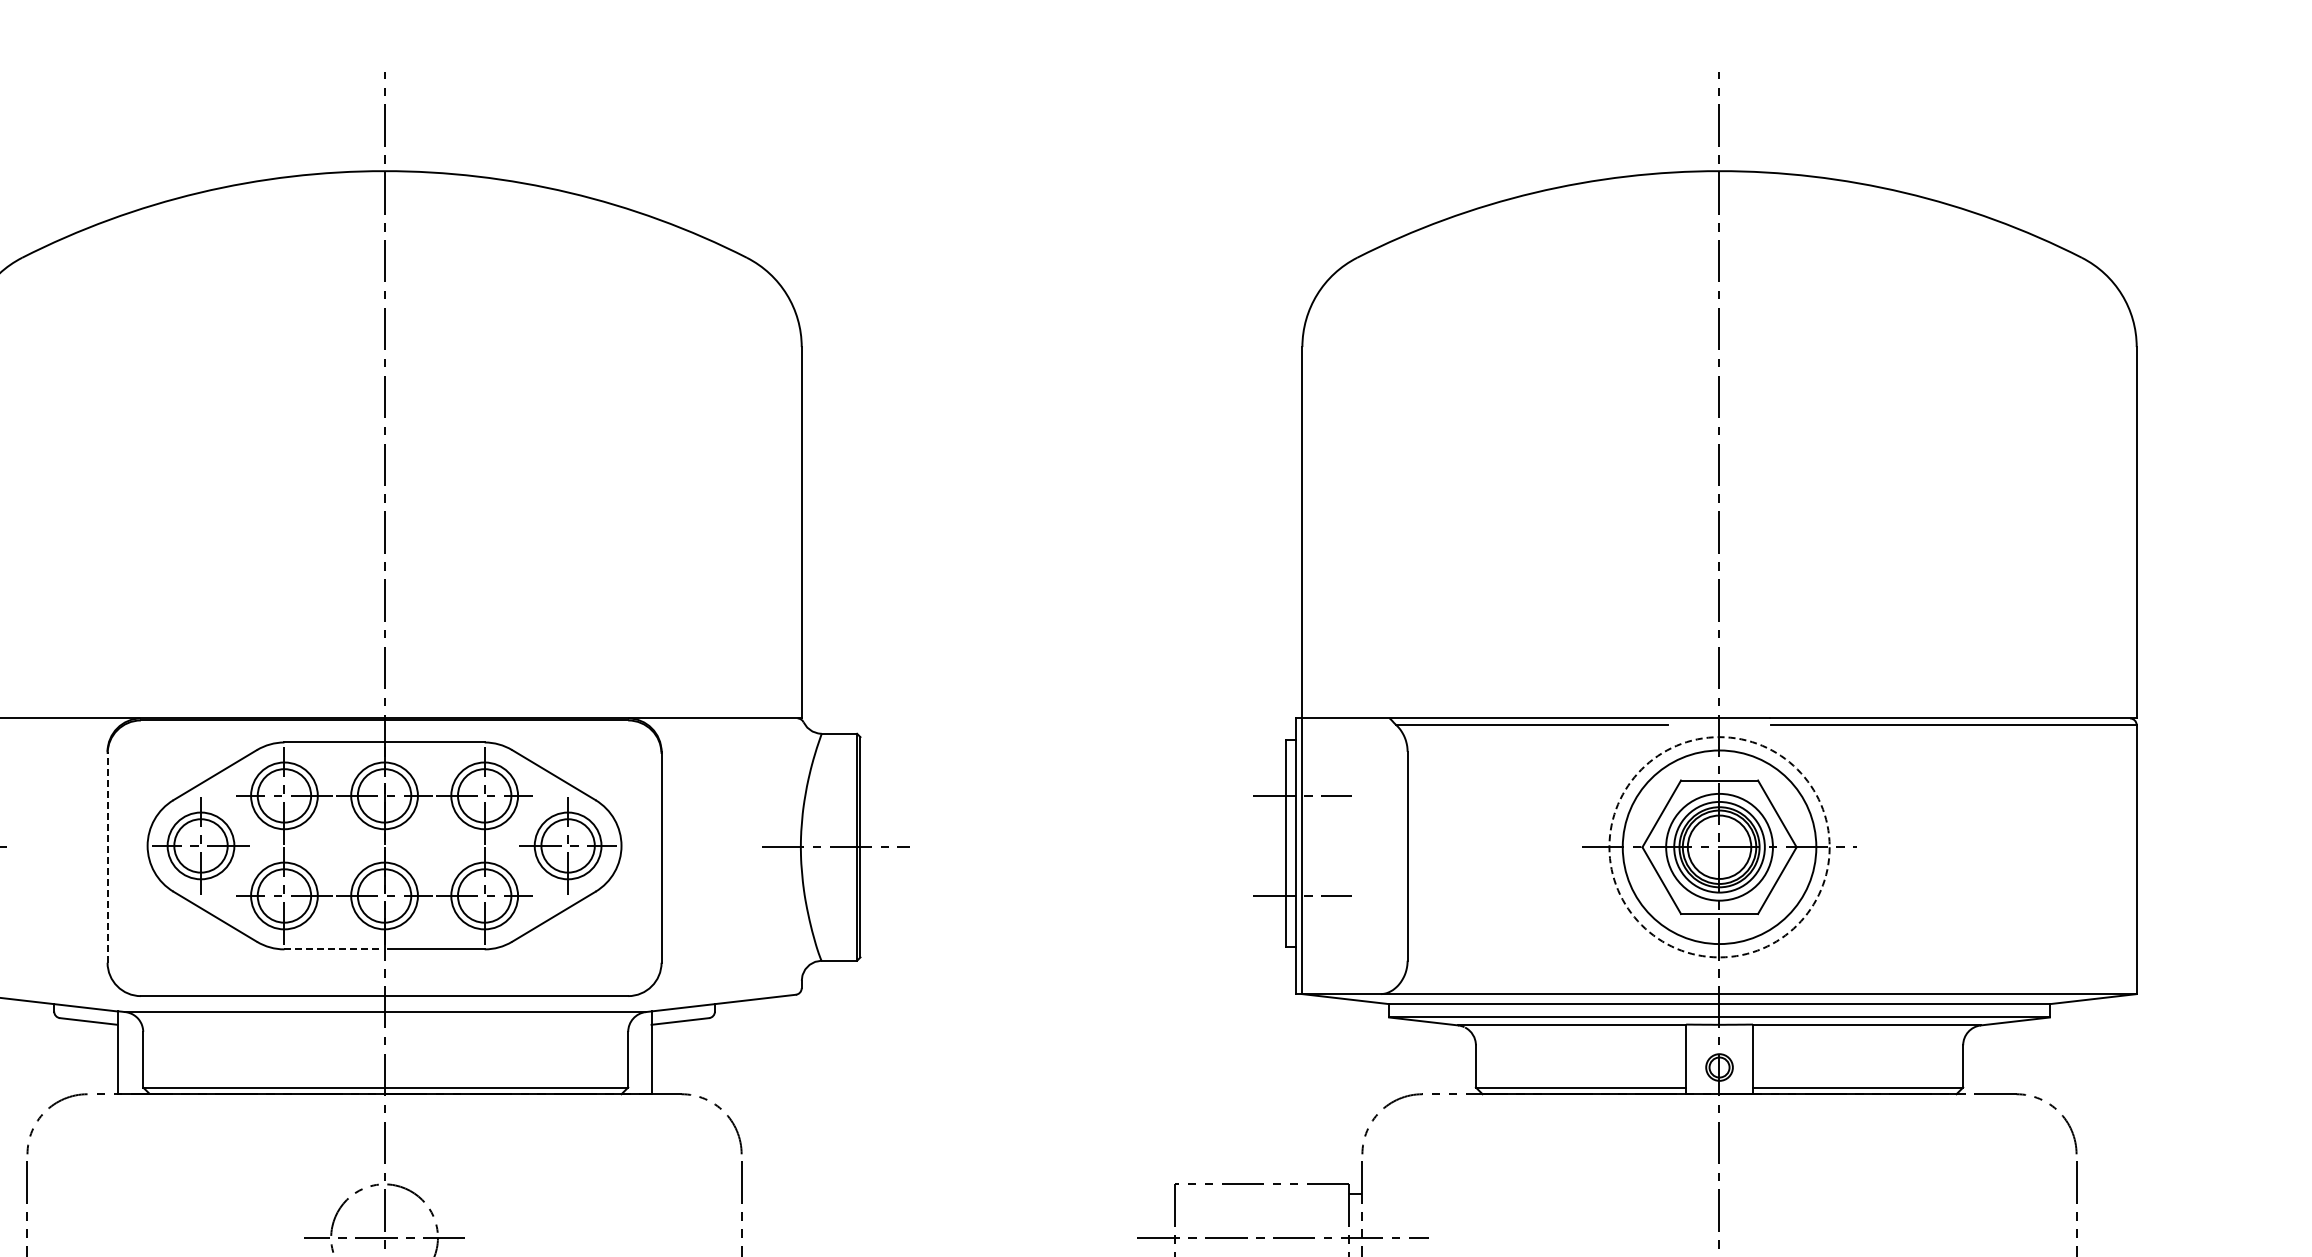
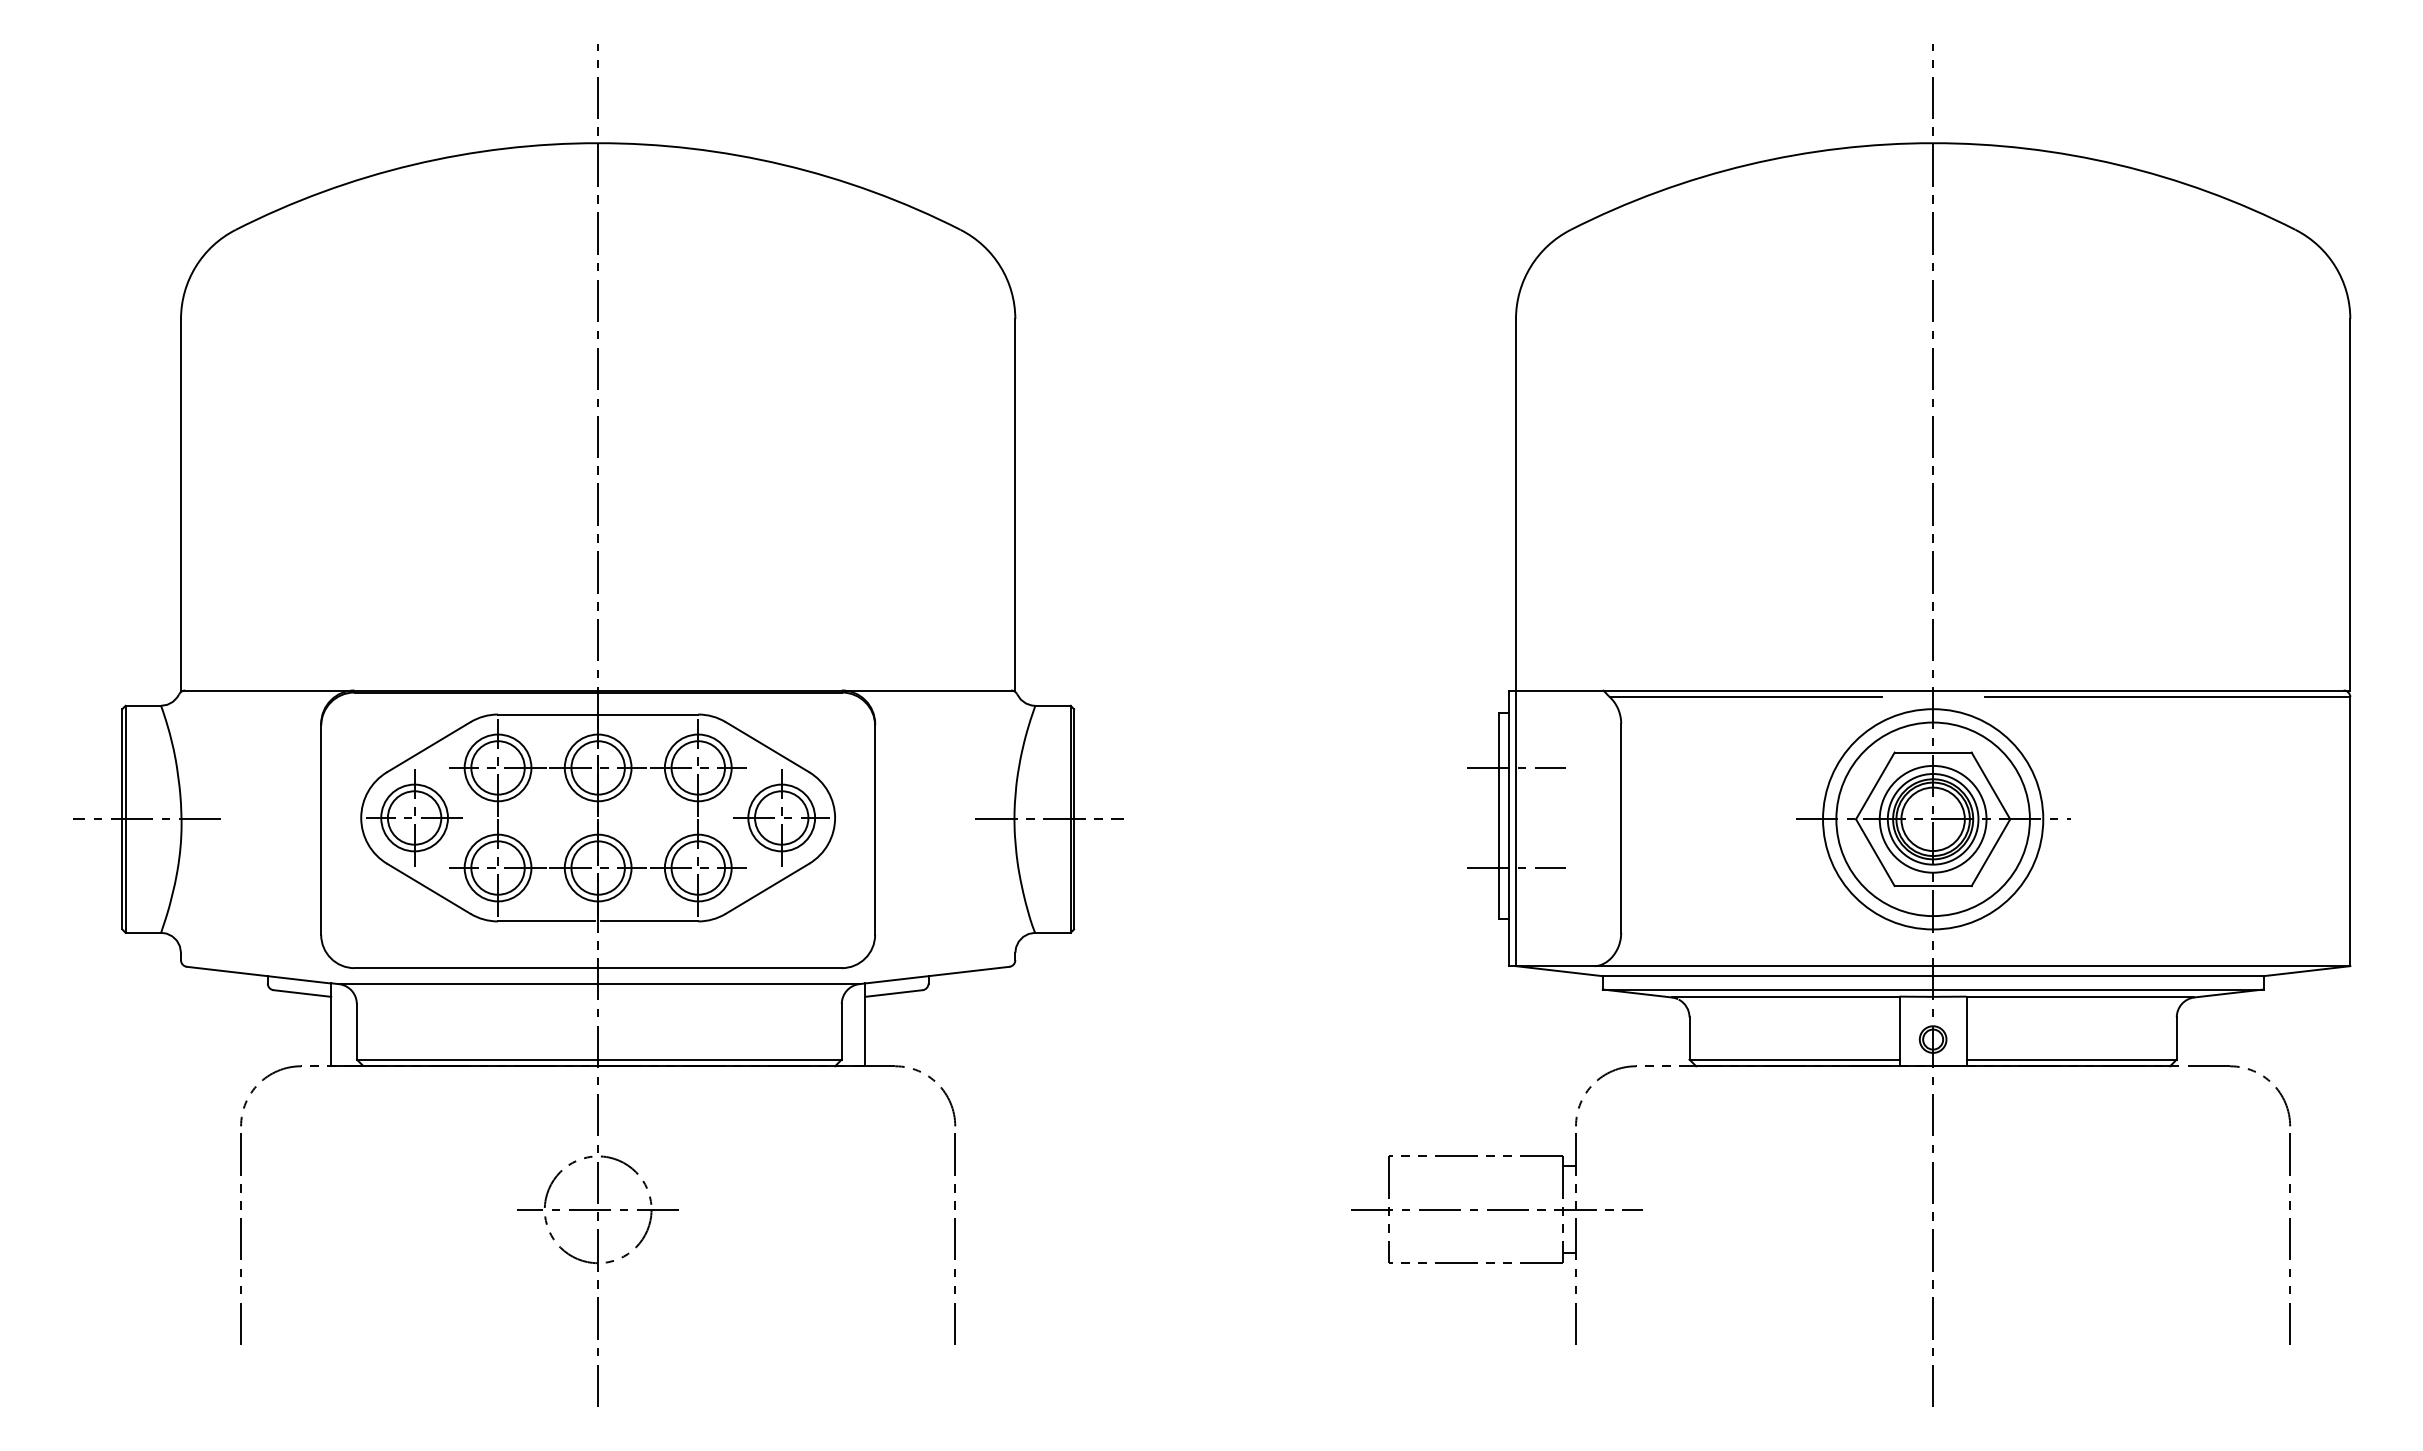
circle: (1719, 847) -> (1933, 819), dashed -> solid
line: (107, 856) -> (321, 828), dashed -> solid
line: (333, 949) -> (547, 921), dashed -> solid

